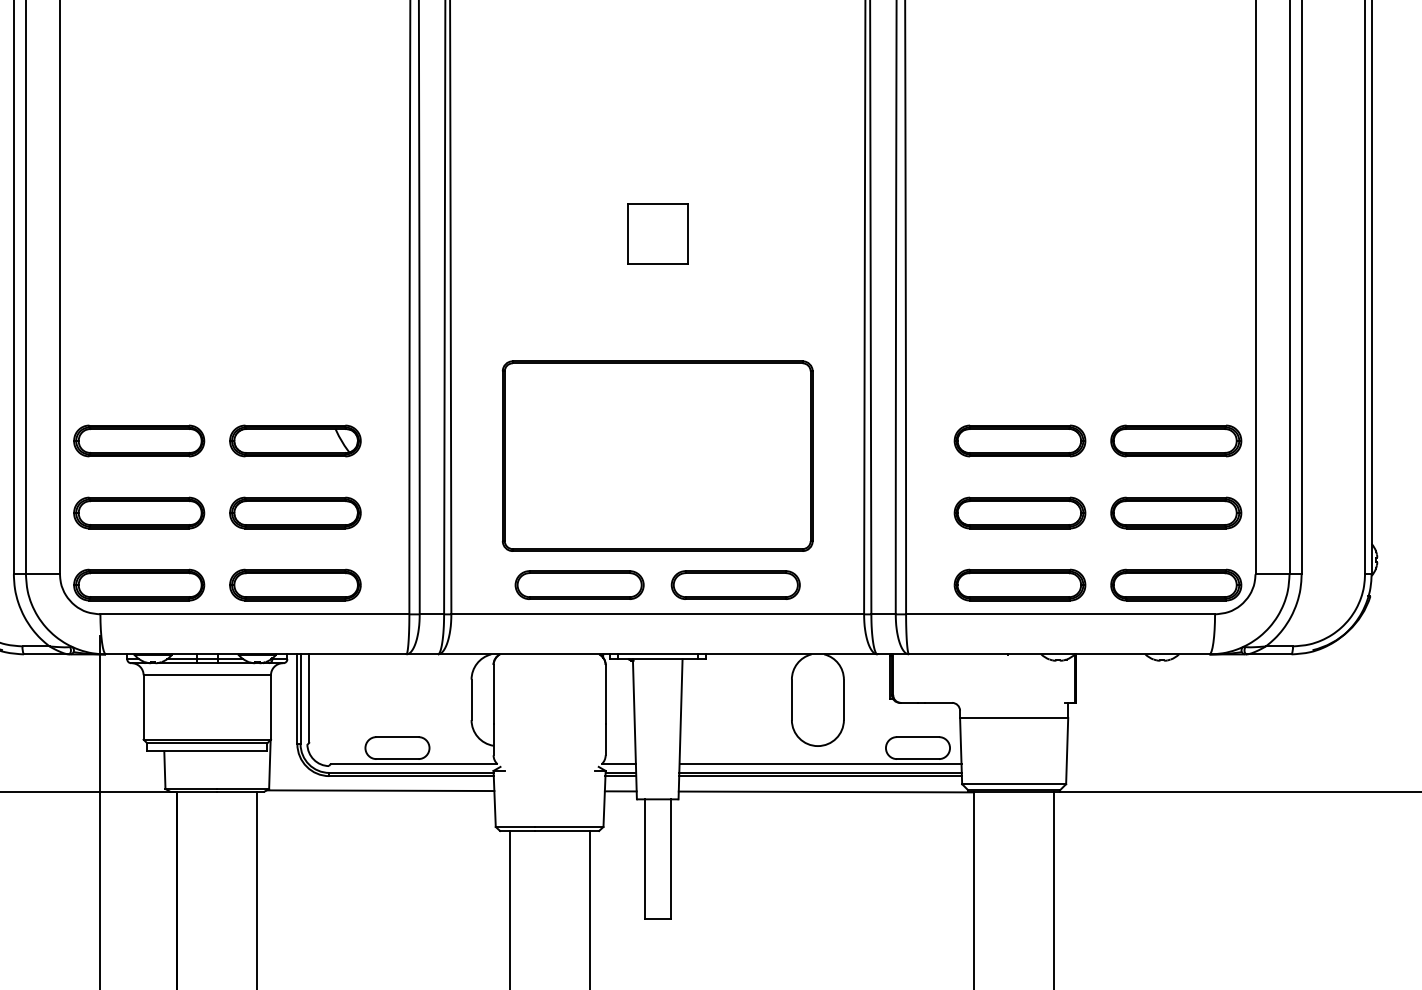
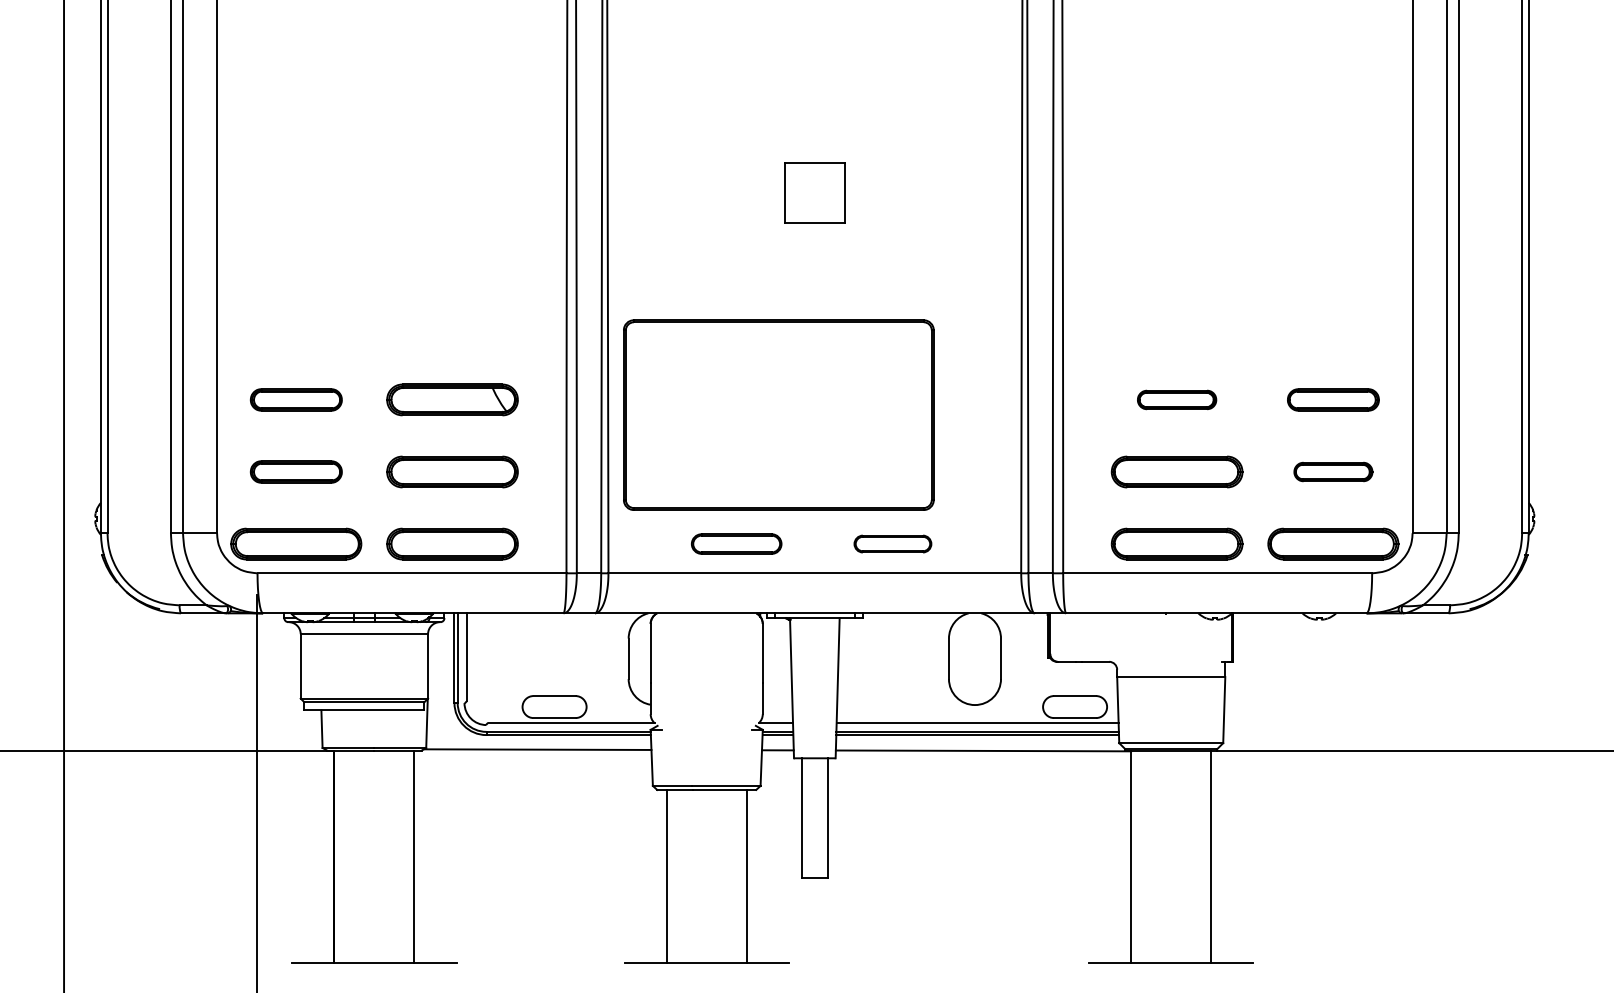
part: (139, 440) -> (296, 399), size x0.7
part: (1019, 440) -> (1176, 399), size x0.6
part: (1176, 440) -> (1333, 399), size x0.7
part: (657, 455) -> (778, 414), moved
part: (139, 512) -> (296, 471), size x0.7
part: (1176, 512) -> (1333, 471), size x0.6
part: (579, 584) -> (736, 543), size x0.7
part: (735, 584) -> (892, 543), size x0.6

